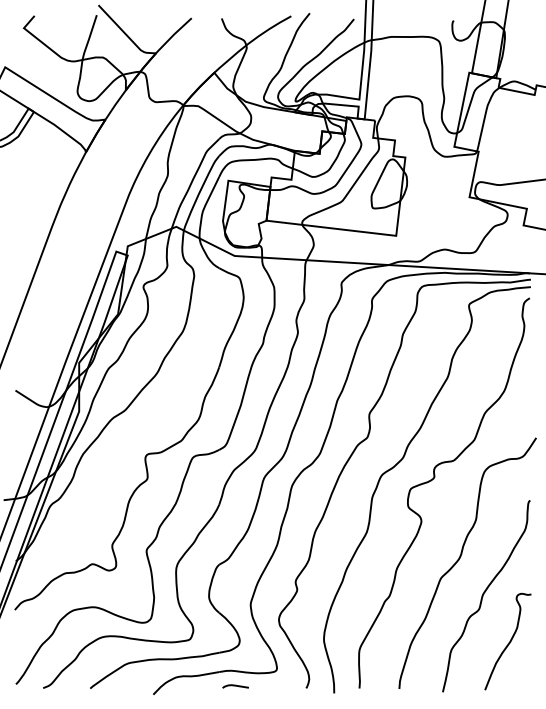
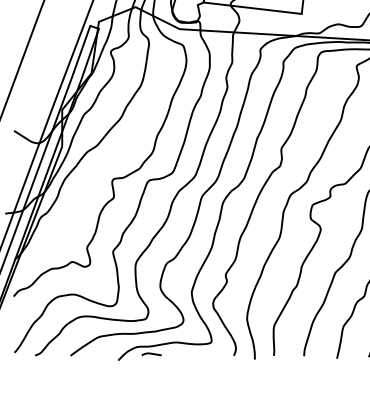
curve: (235, 686) -> (151, 354), moved

